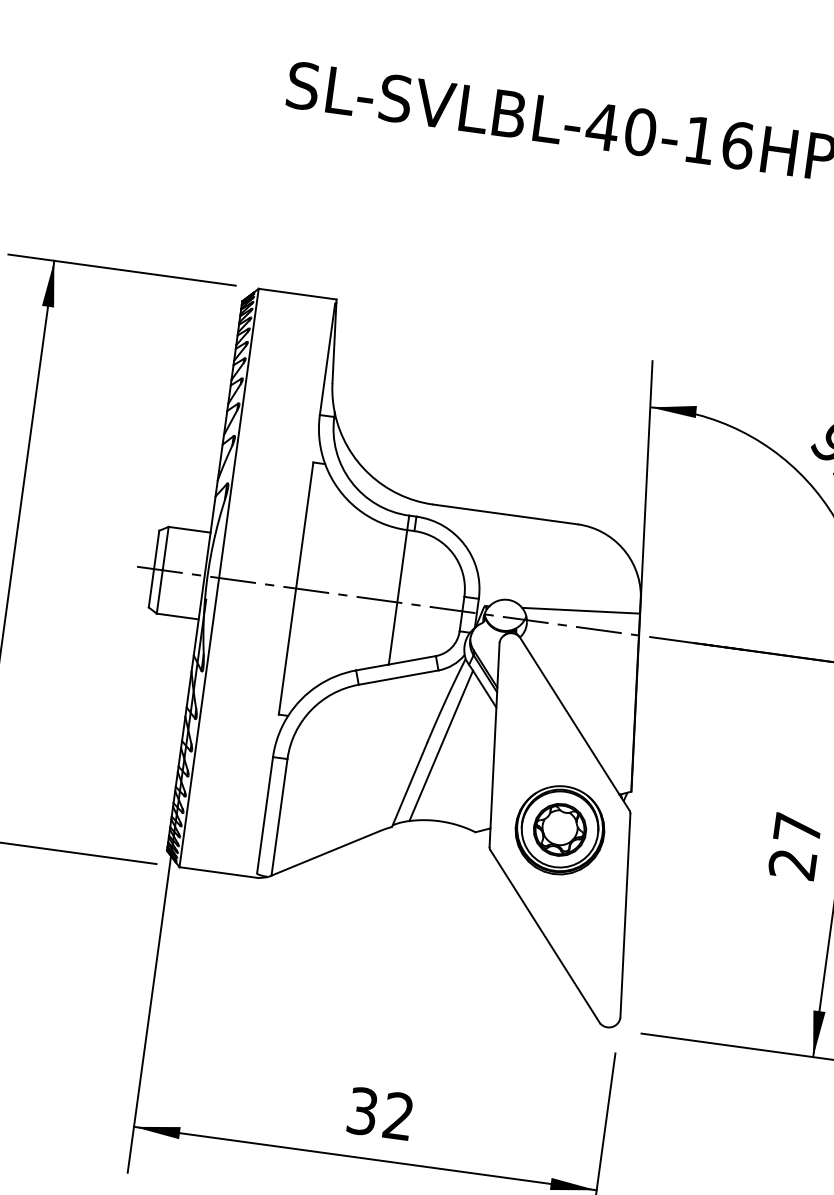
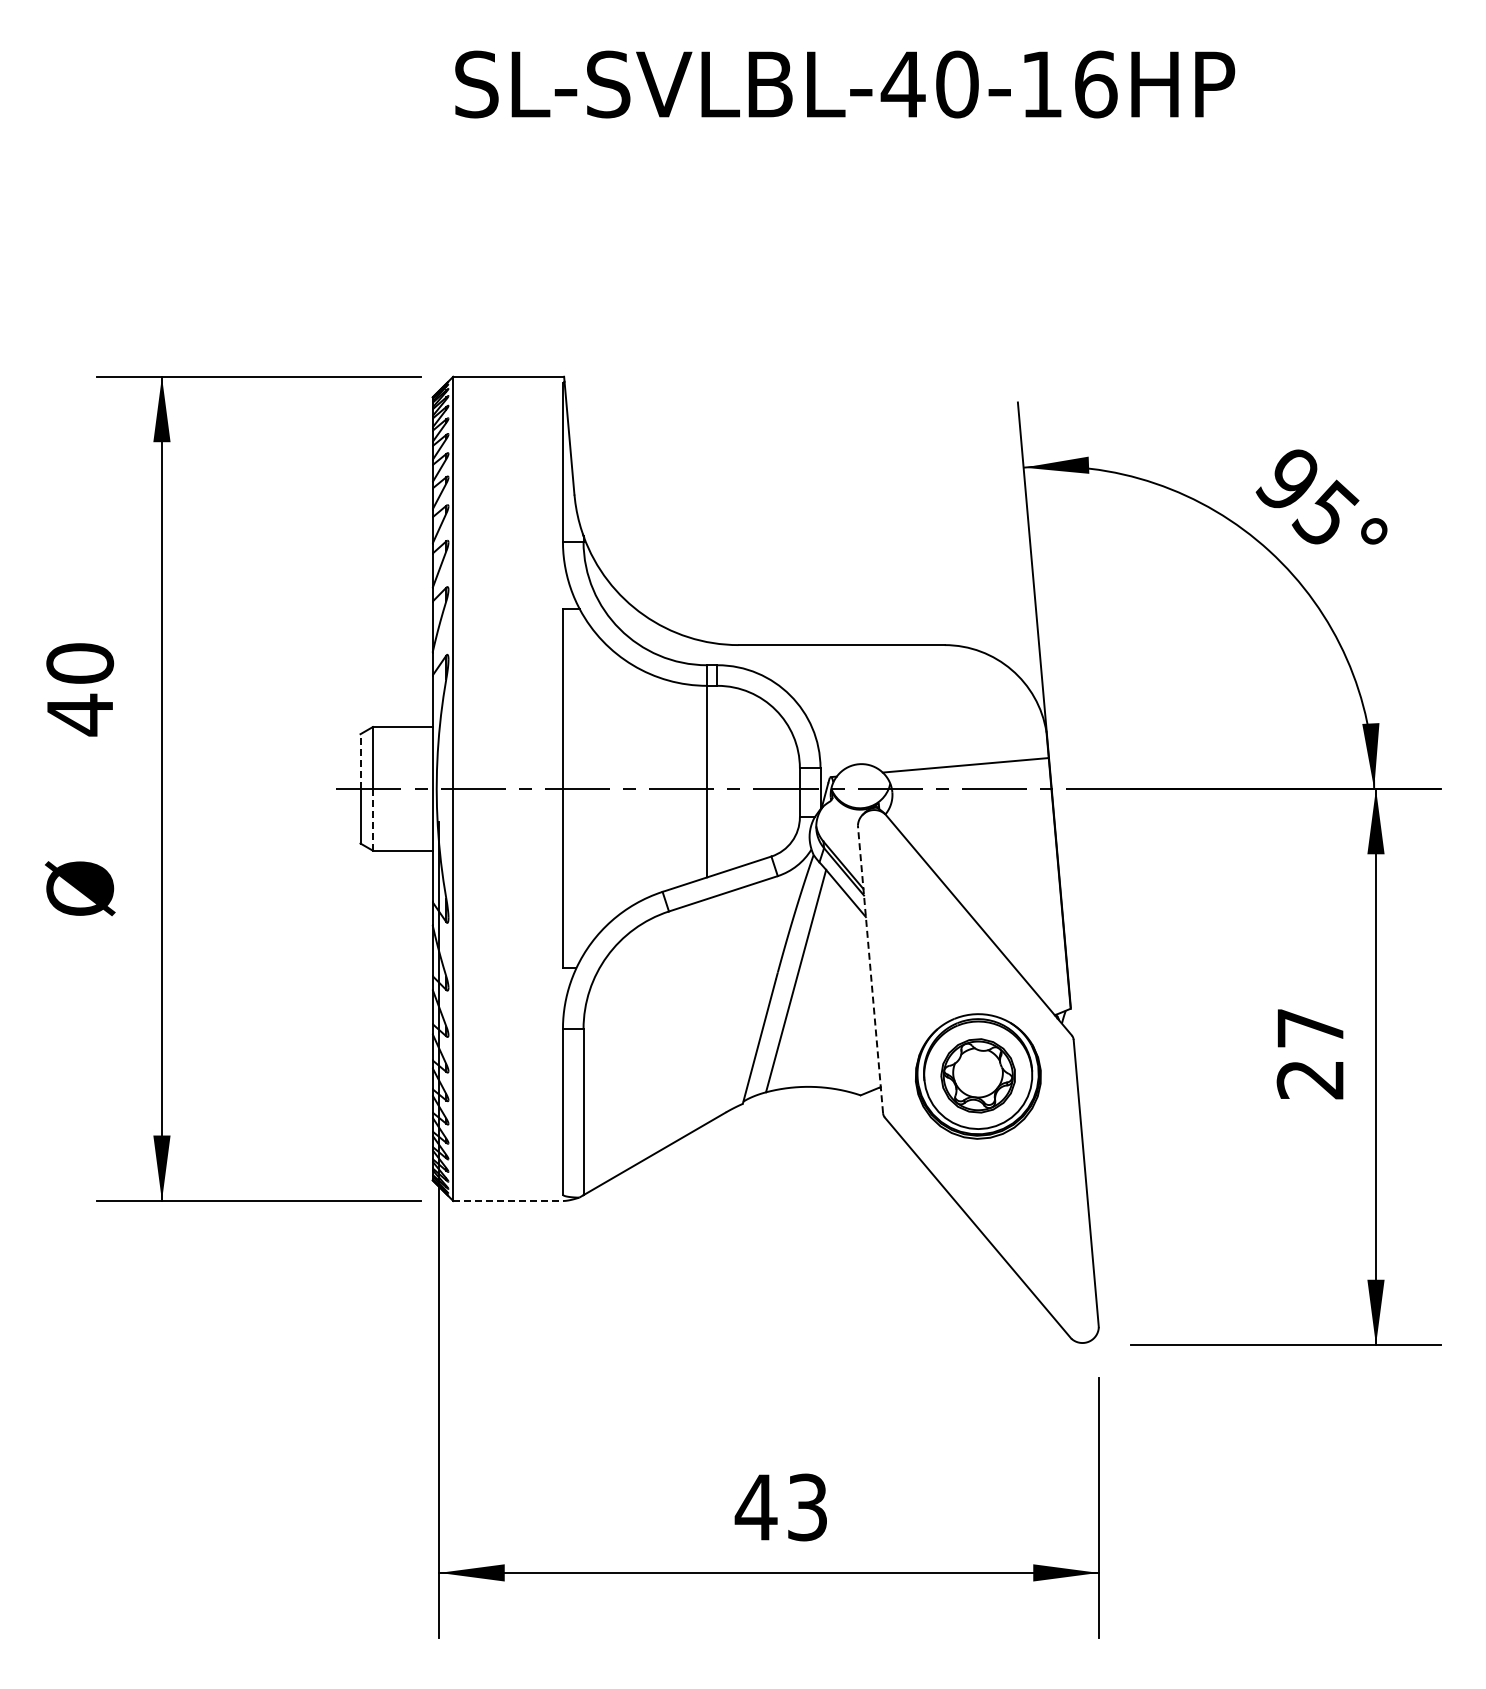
line: (156, 549) -> (360, 761), solid -> dashed
line: (159, 591) -> (372, 819), solid -> dashed
line: (494, 744) -> (870, 968), solid -> dashed
line: (219, 872) -> (509, 1200), solid -> dashed
text: (379, 1113) -> (780, 1507), 32 -> 43

